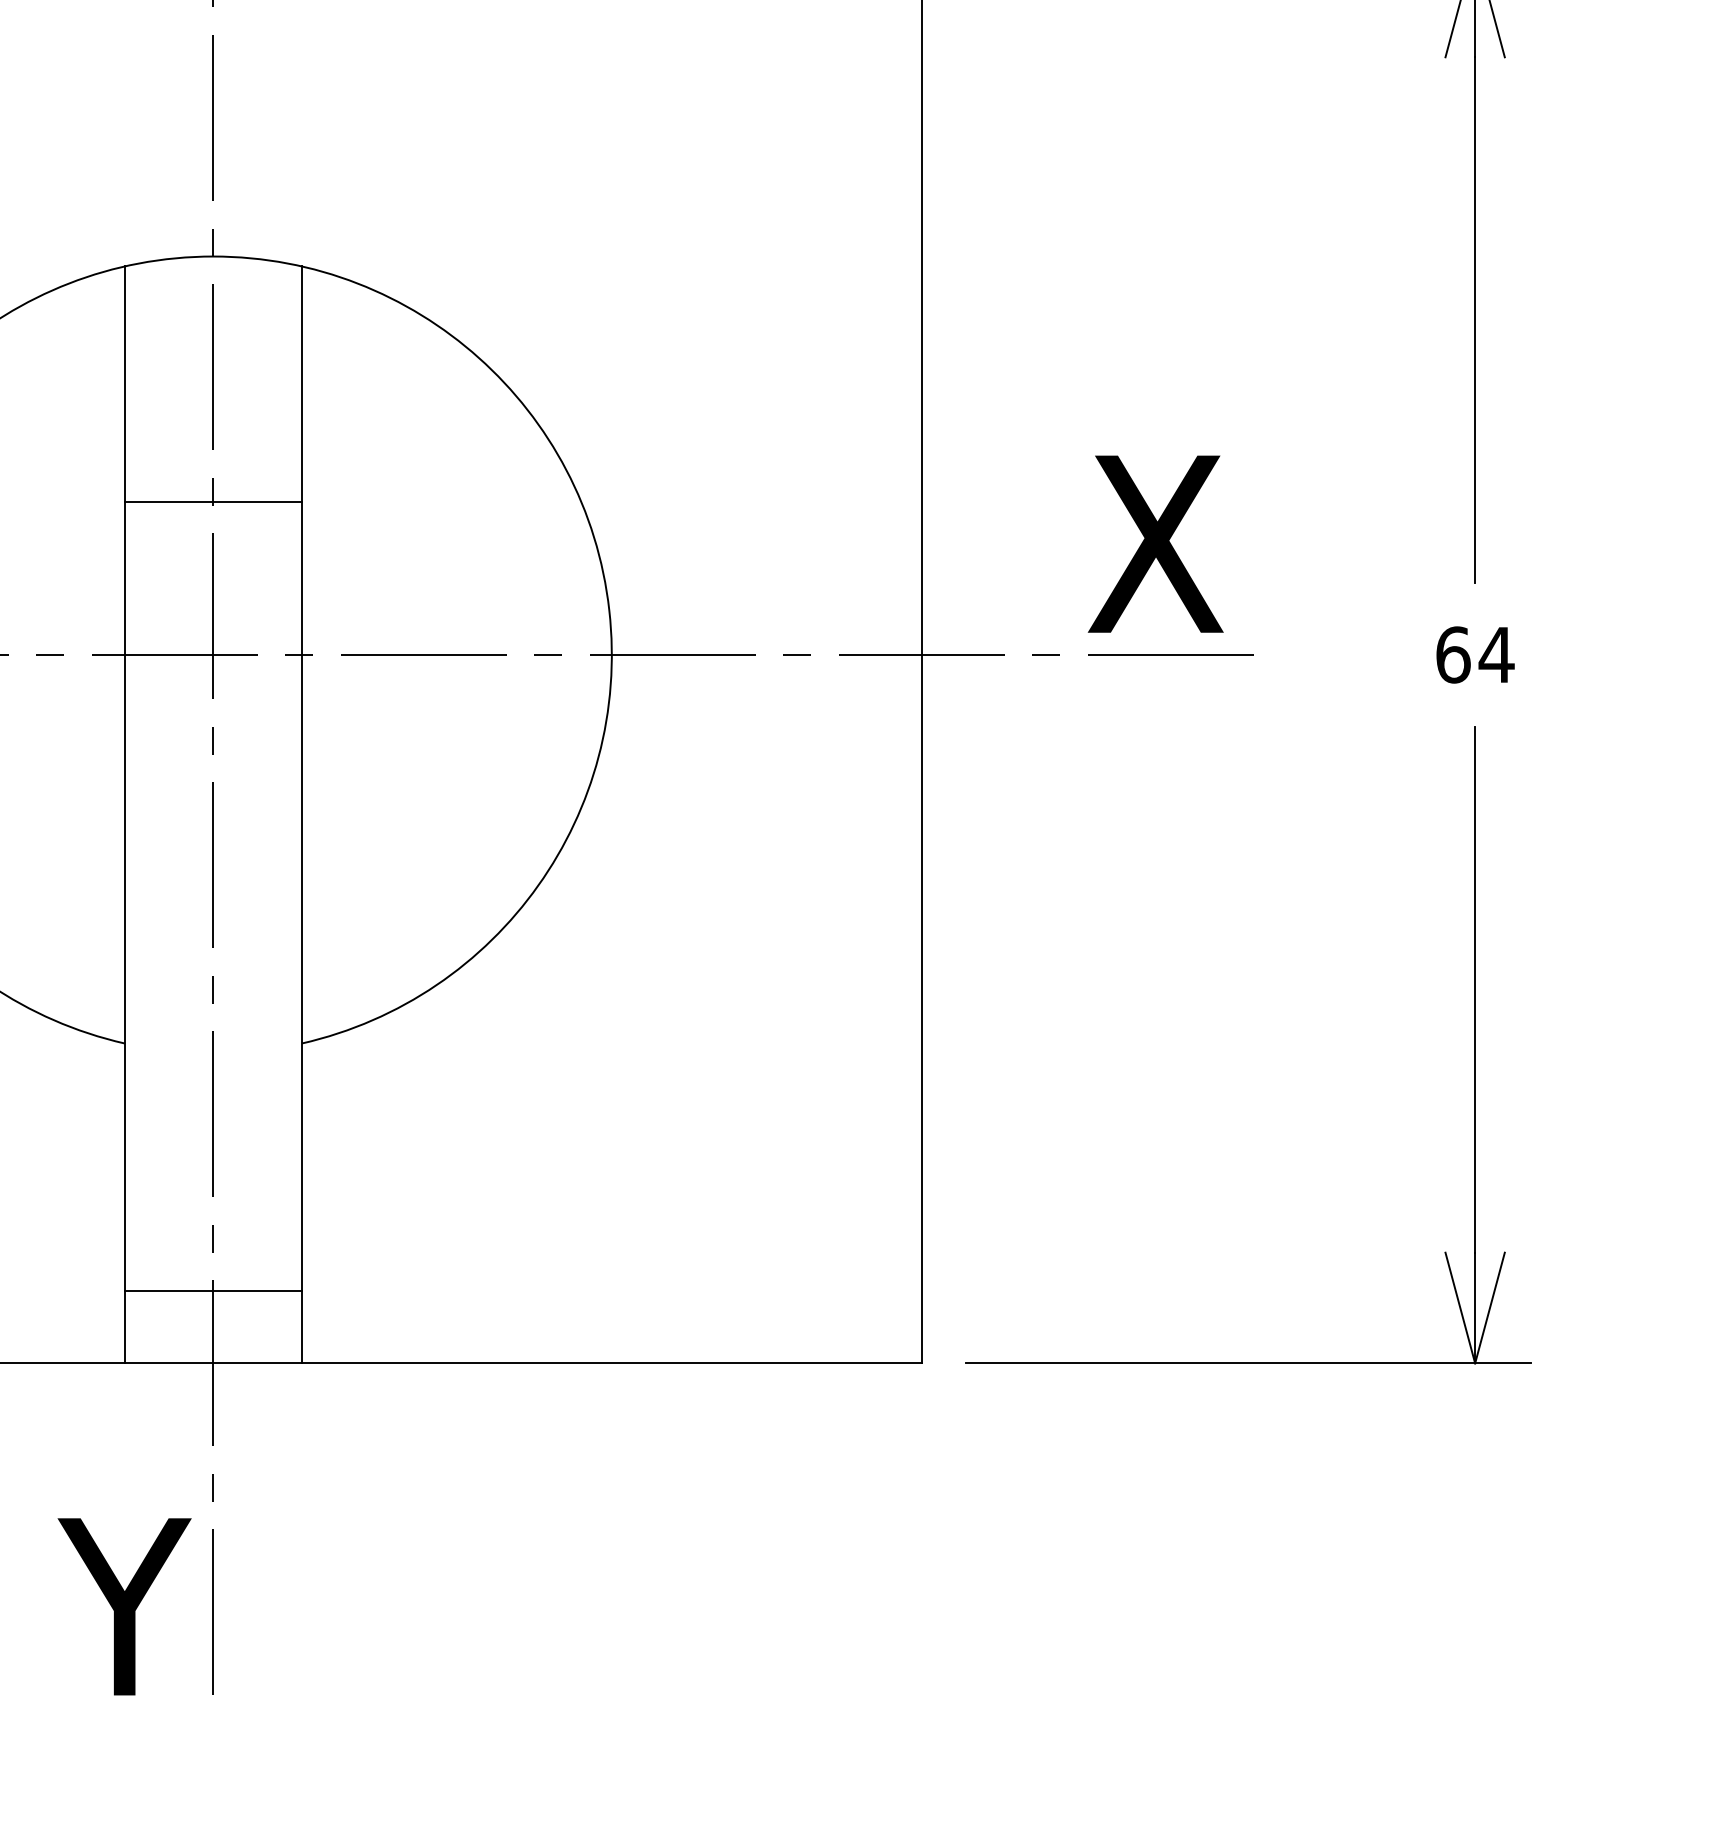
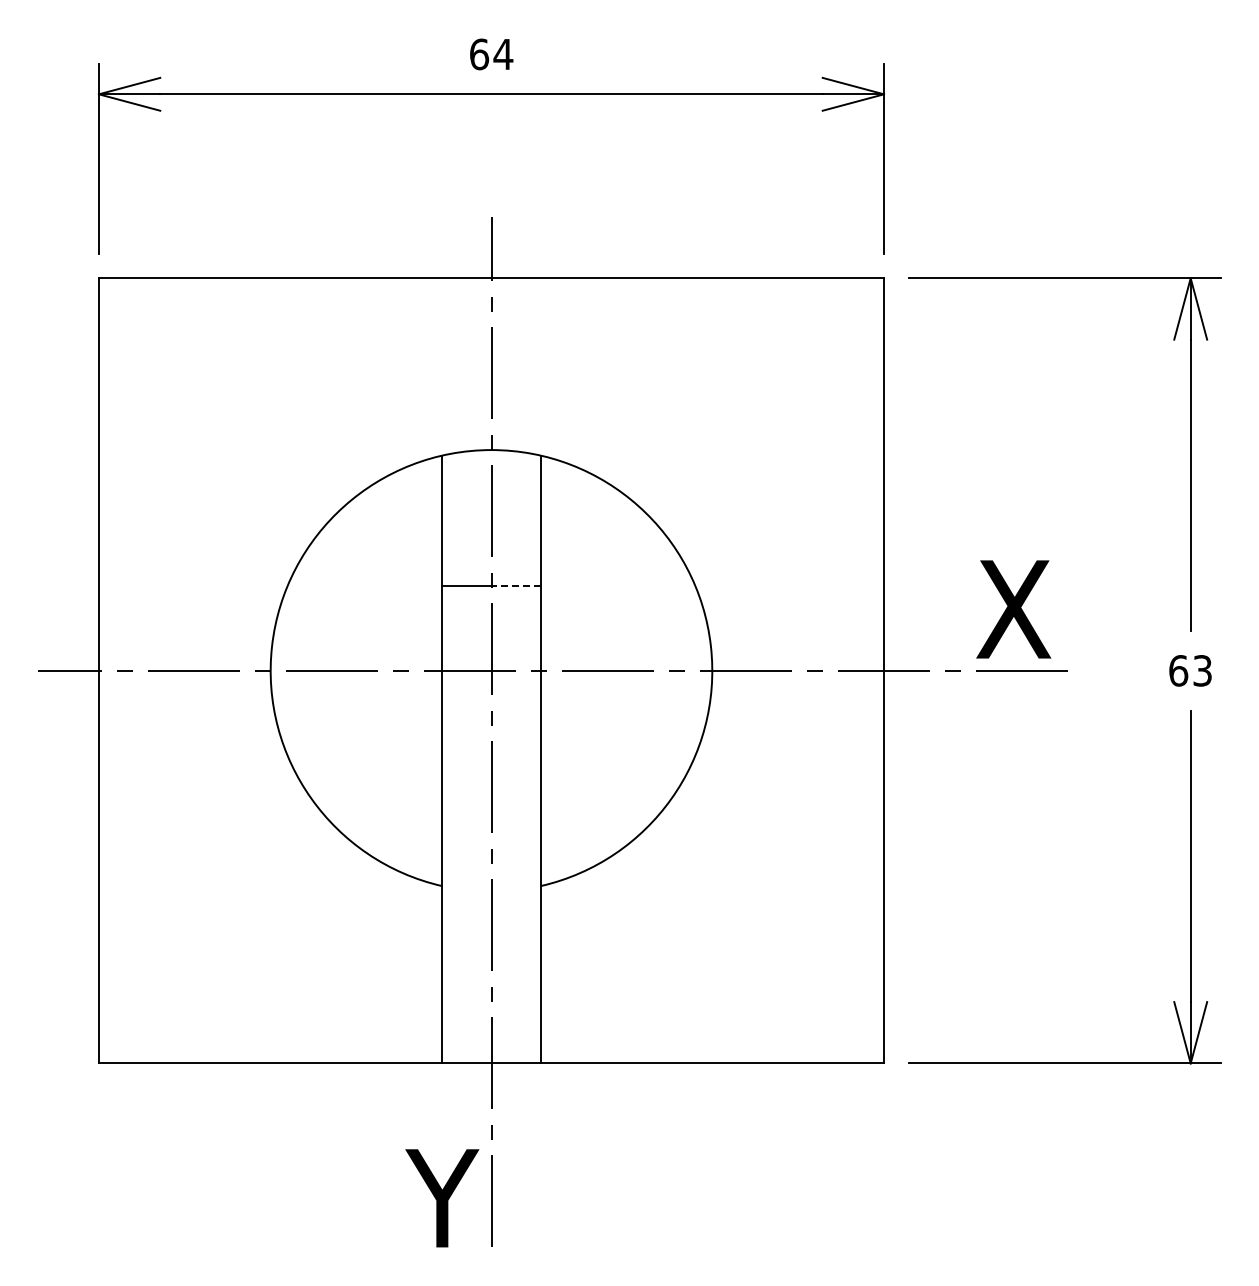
line: (258, 502) -> (516, 586), solid -> dashed
text: (1496, 654) -> (1202, 670), 64 -> 63
line: (213, 1291) -> (491, 1023), removed

